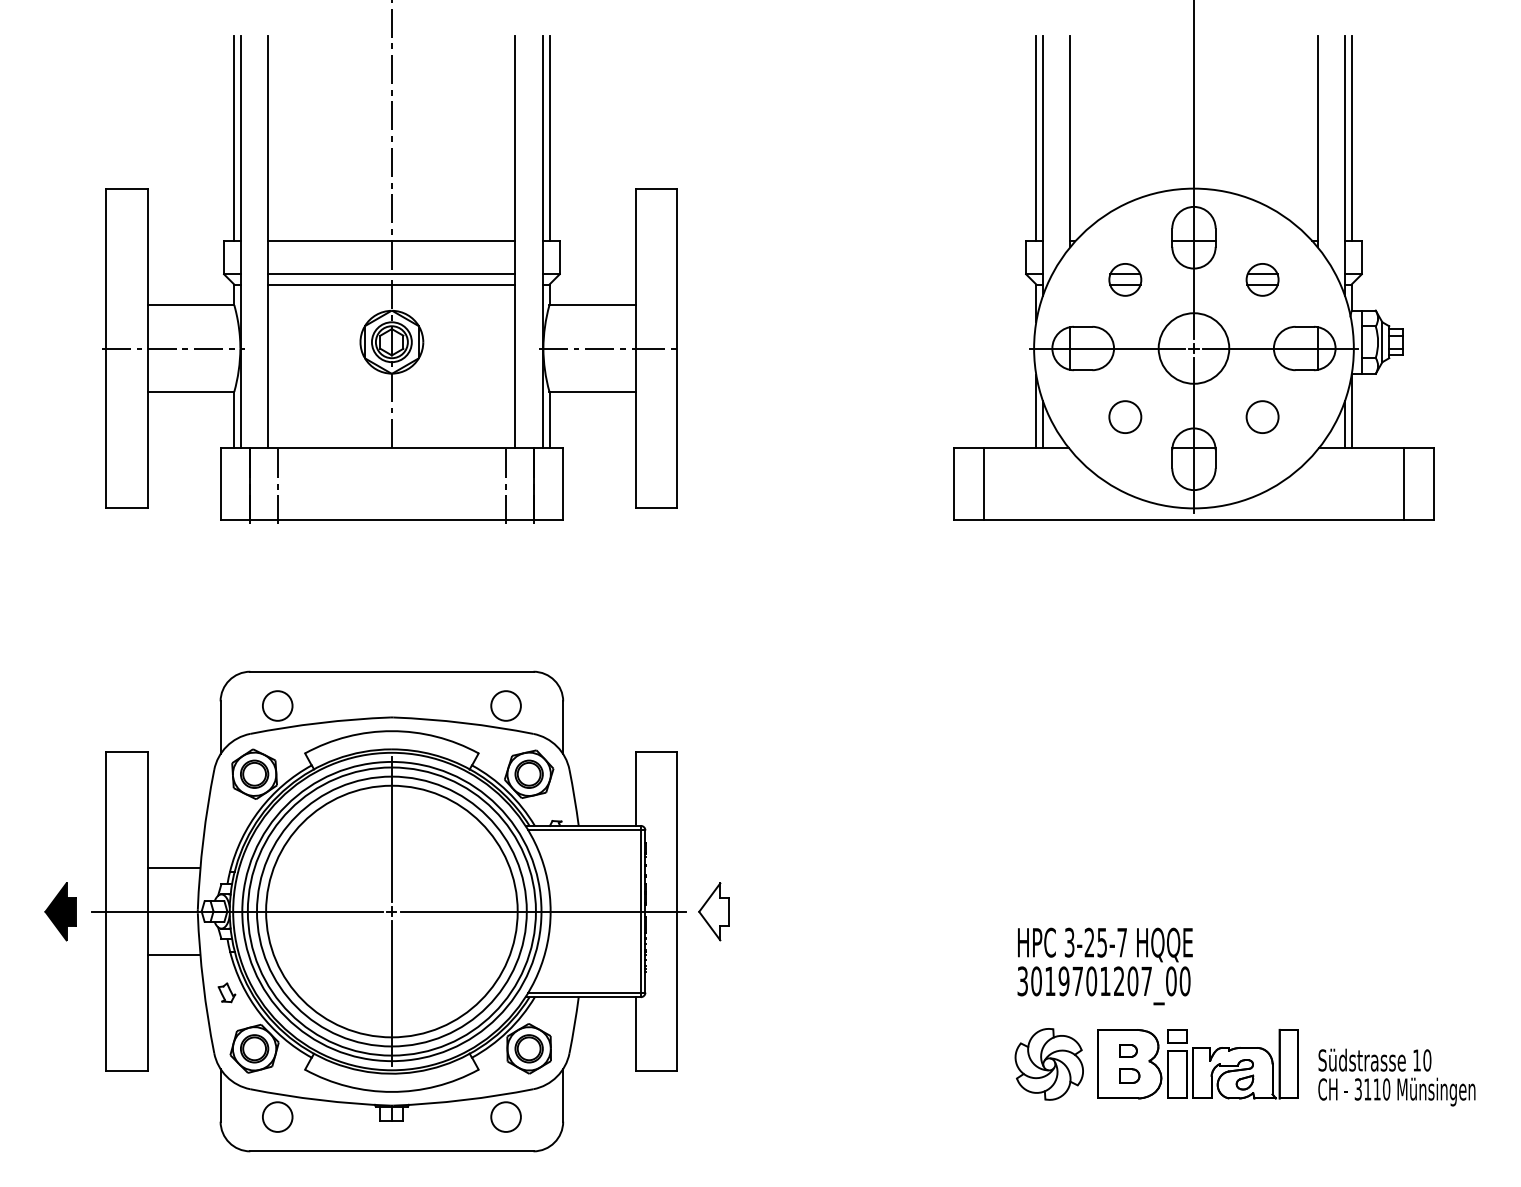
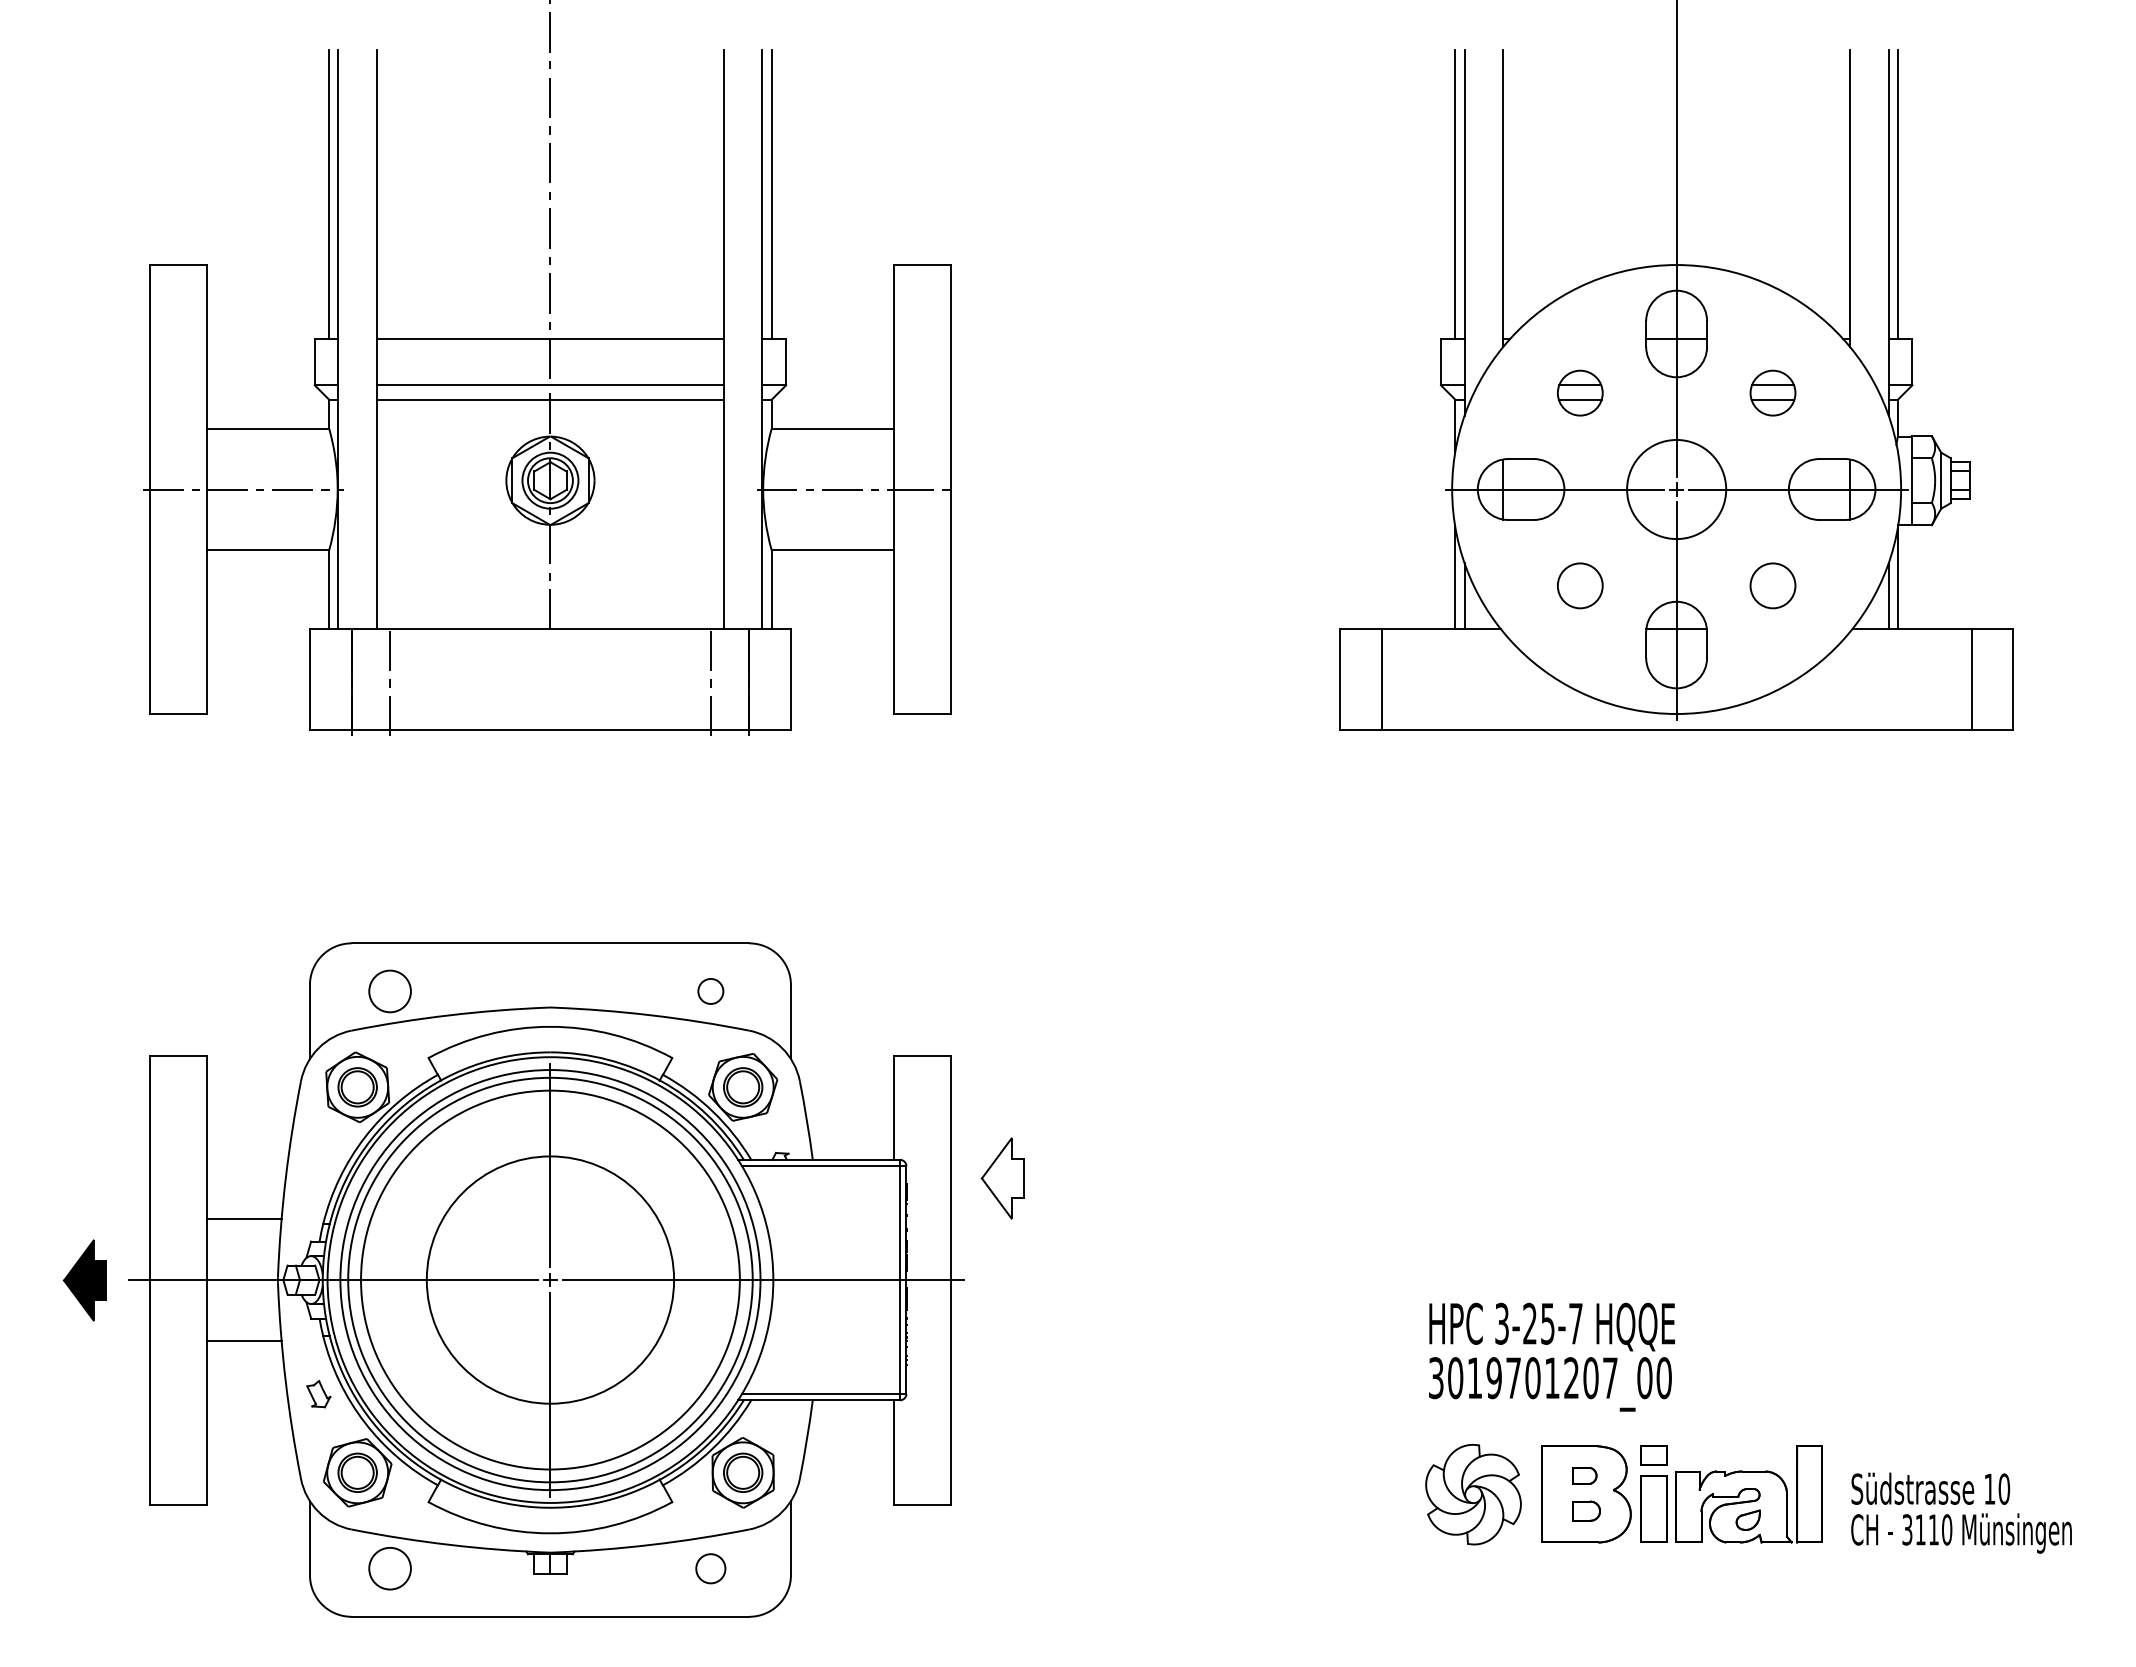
circle: (505, 706) -> (710, 991), size x0.6
circle: (391, 911) -> (550, 1279), size x0.7
part: (713, 911) -> (1002, 1178), moved
circle: (505, 1116) -> (710, 1568), size x0.7

